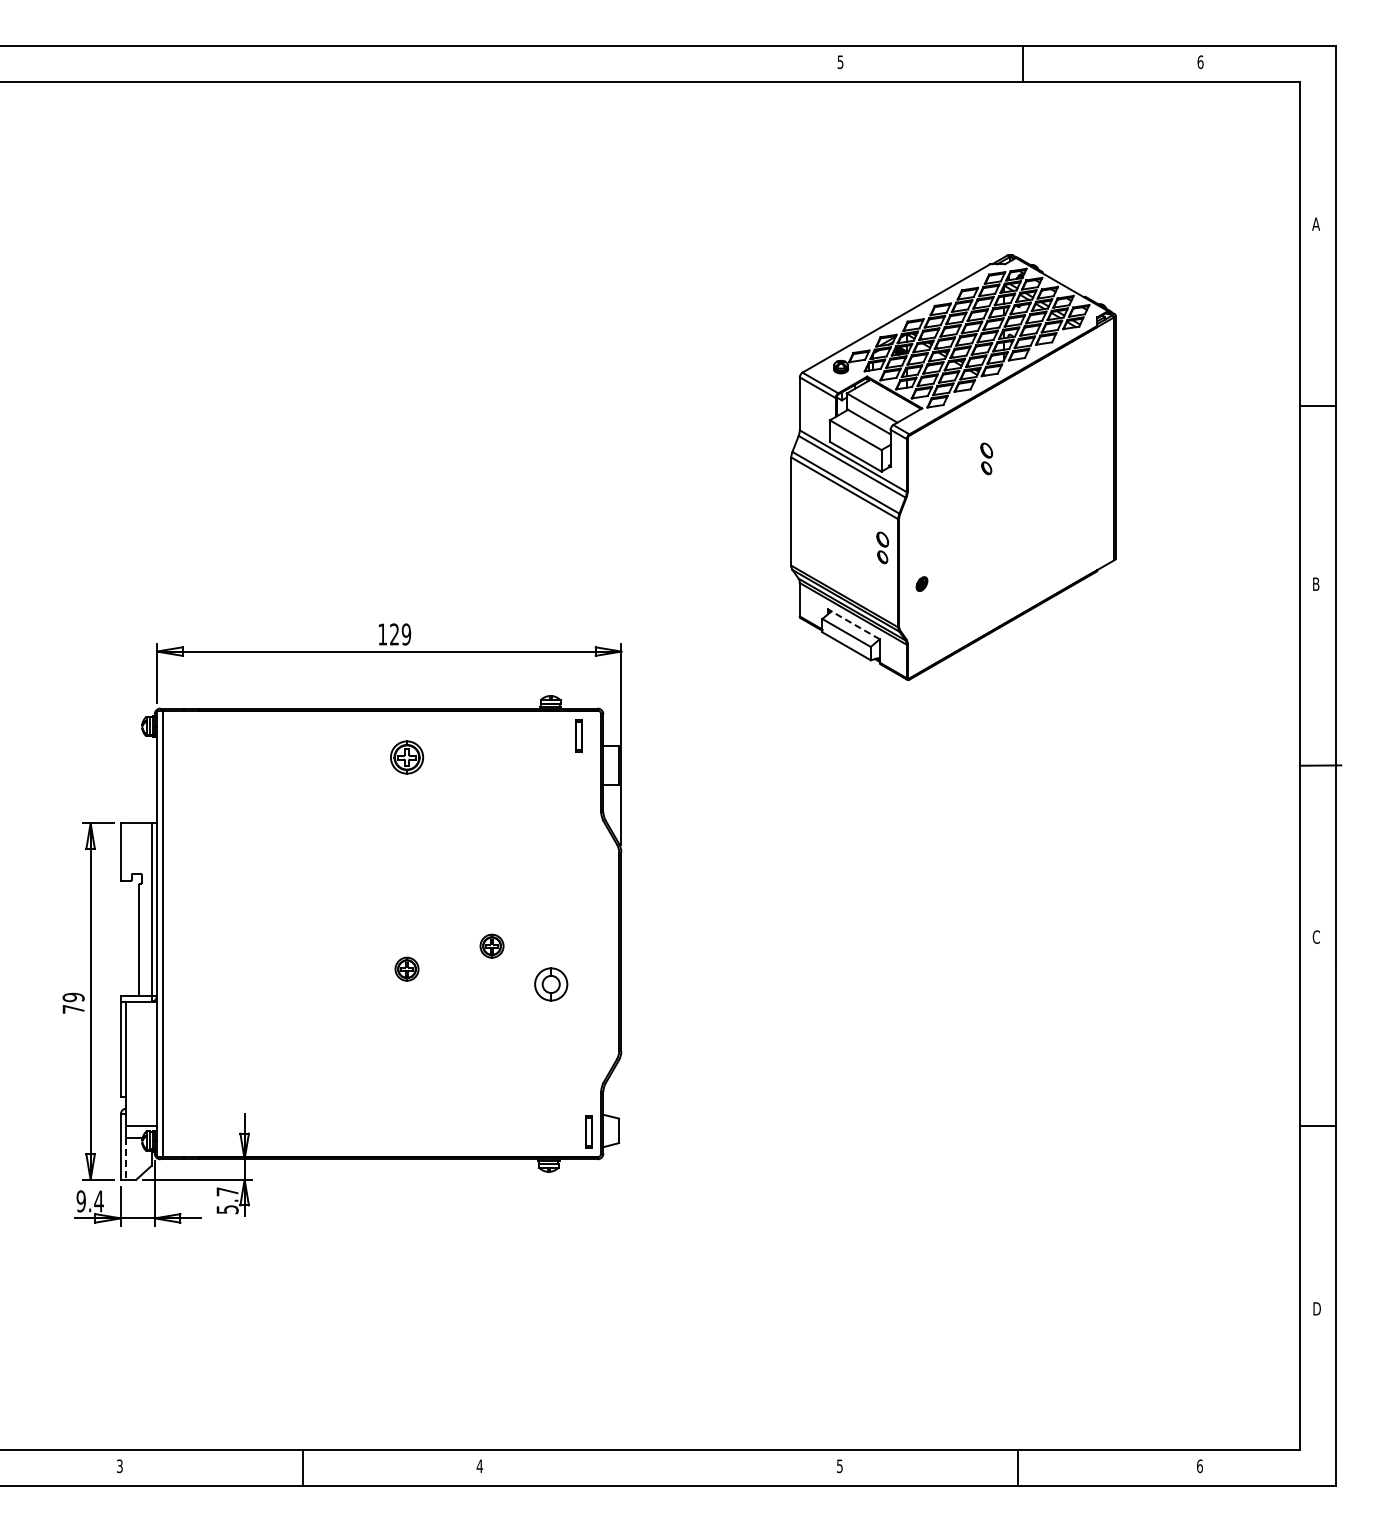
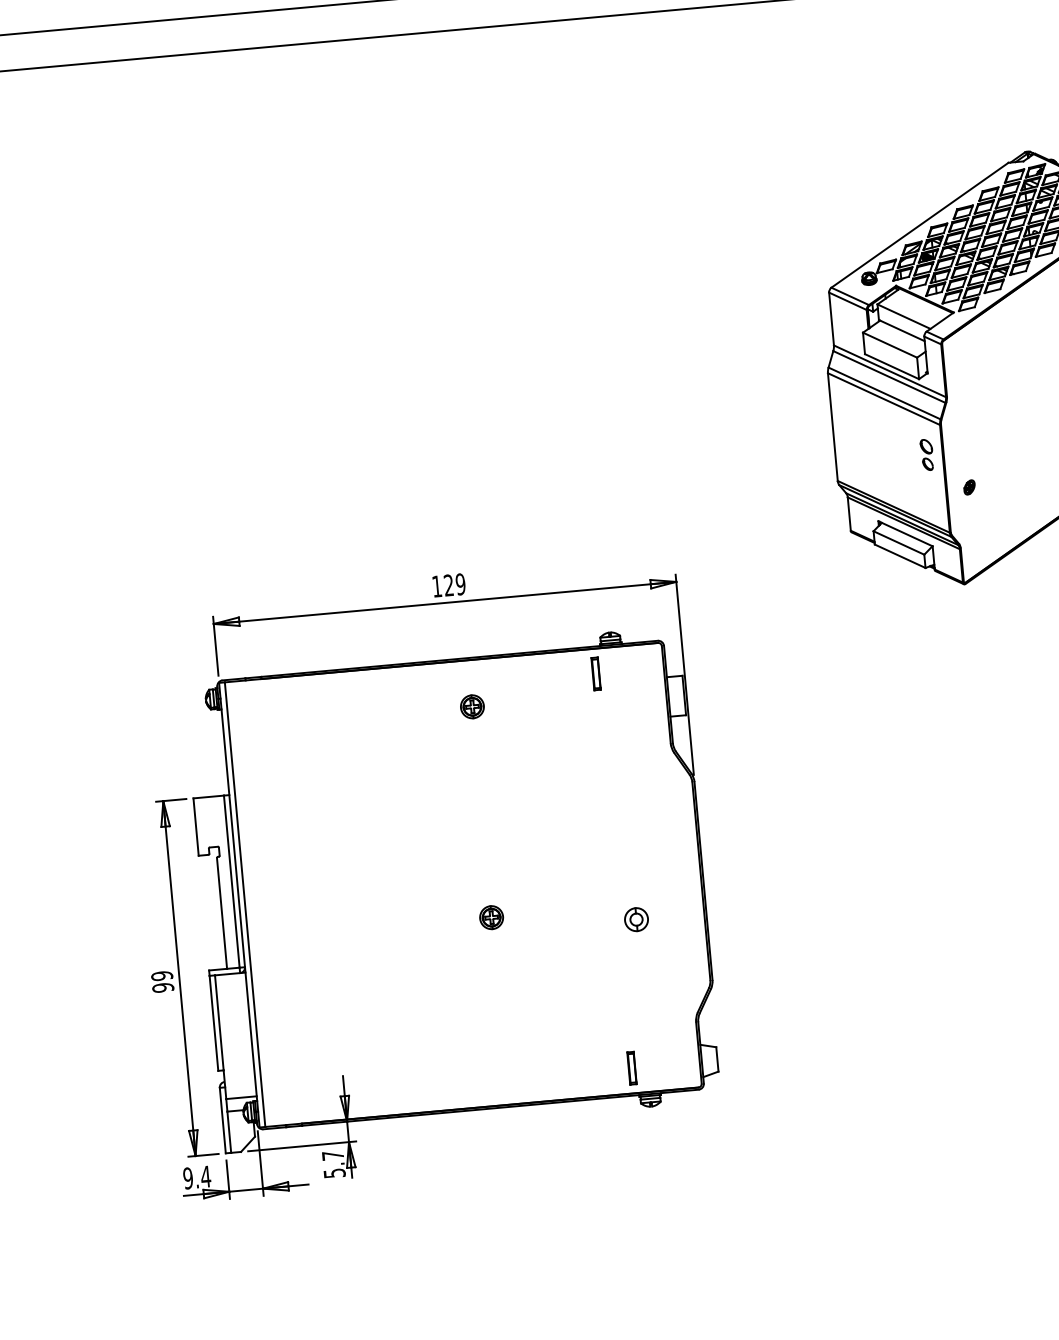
part: (986, 458) -> (1022, 356), removed
line: (854, 624) -> (906, 533), dashed -> solid
part: (578, 735) -> (595, 673), moved
part: (406, 757) -> (471, 706), size x0.71
part: (491, 945) -> (573, 886), removed
part: (550, 983) -> (635, 918), size x0.71
text: (73, 1008) -> (163, 987), 79 -> 99
part: (588, 1131) -> (631, 1067), moved
line: (126, 1159) -> (229, 1132), dashed -> solid

